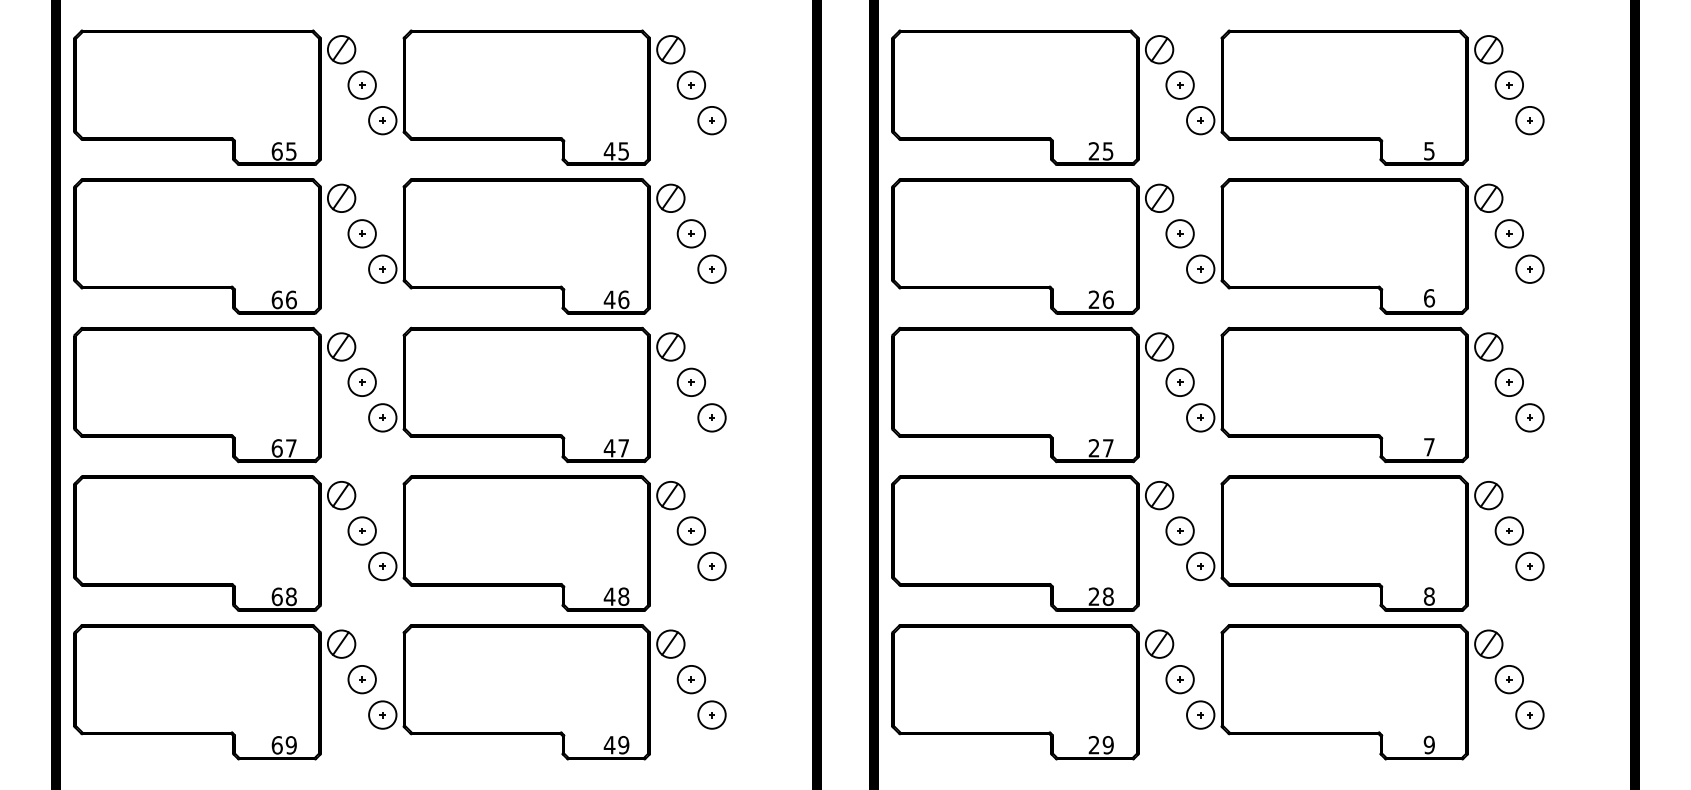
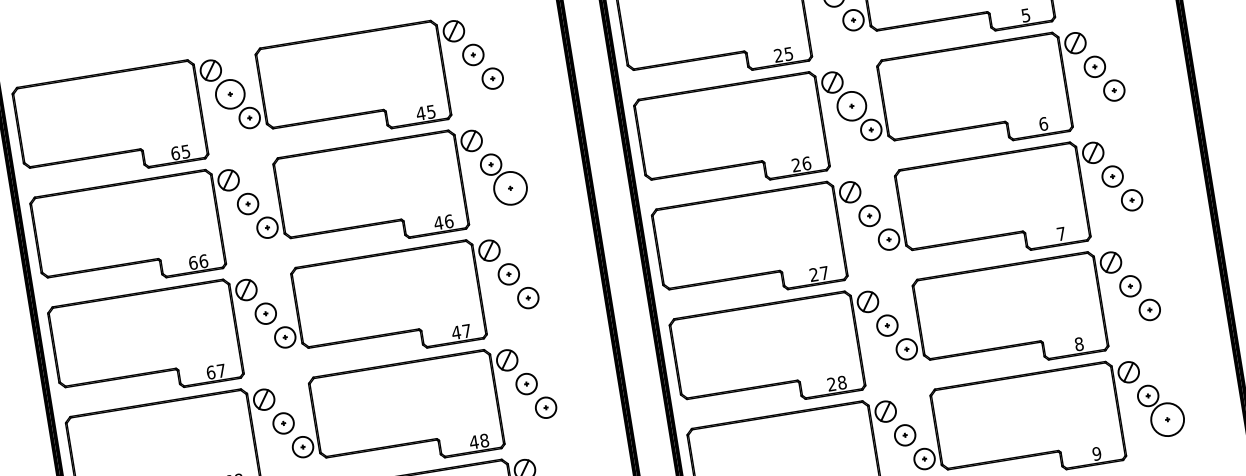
circle: (361, 84) -> (229, 93), size x1.4
circle: (1179, 233) -> (851, 106), size x1.4
circle: (711, 268) -> (510, 187), size x1.6
circle: (1529, 714) -> (1167, 419), size x1.6

